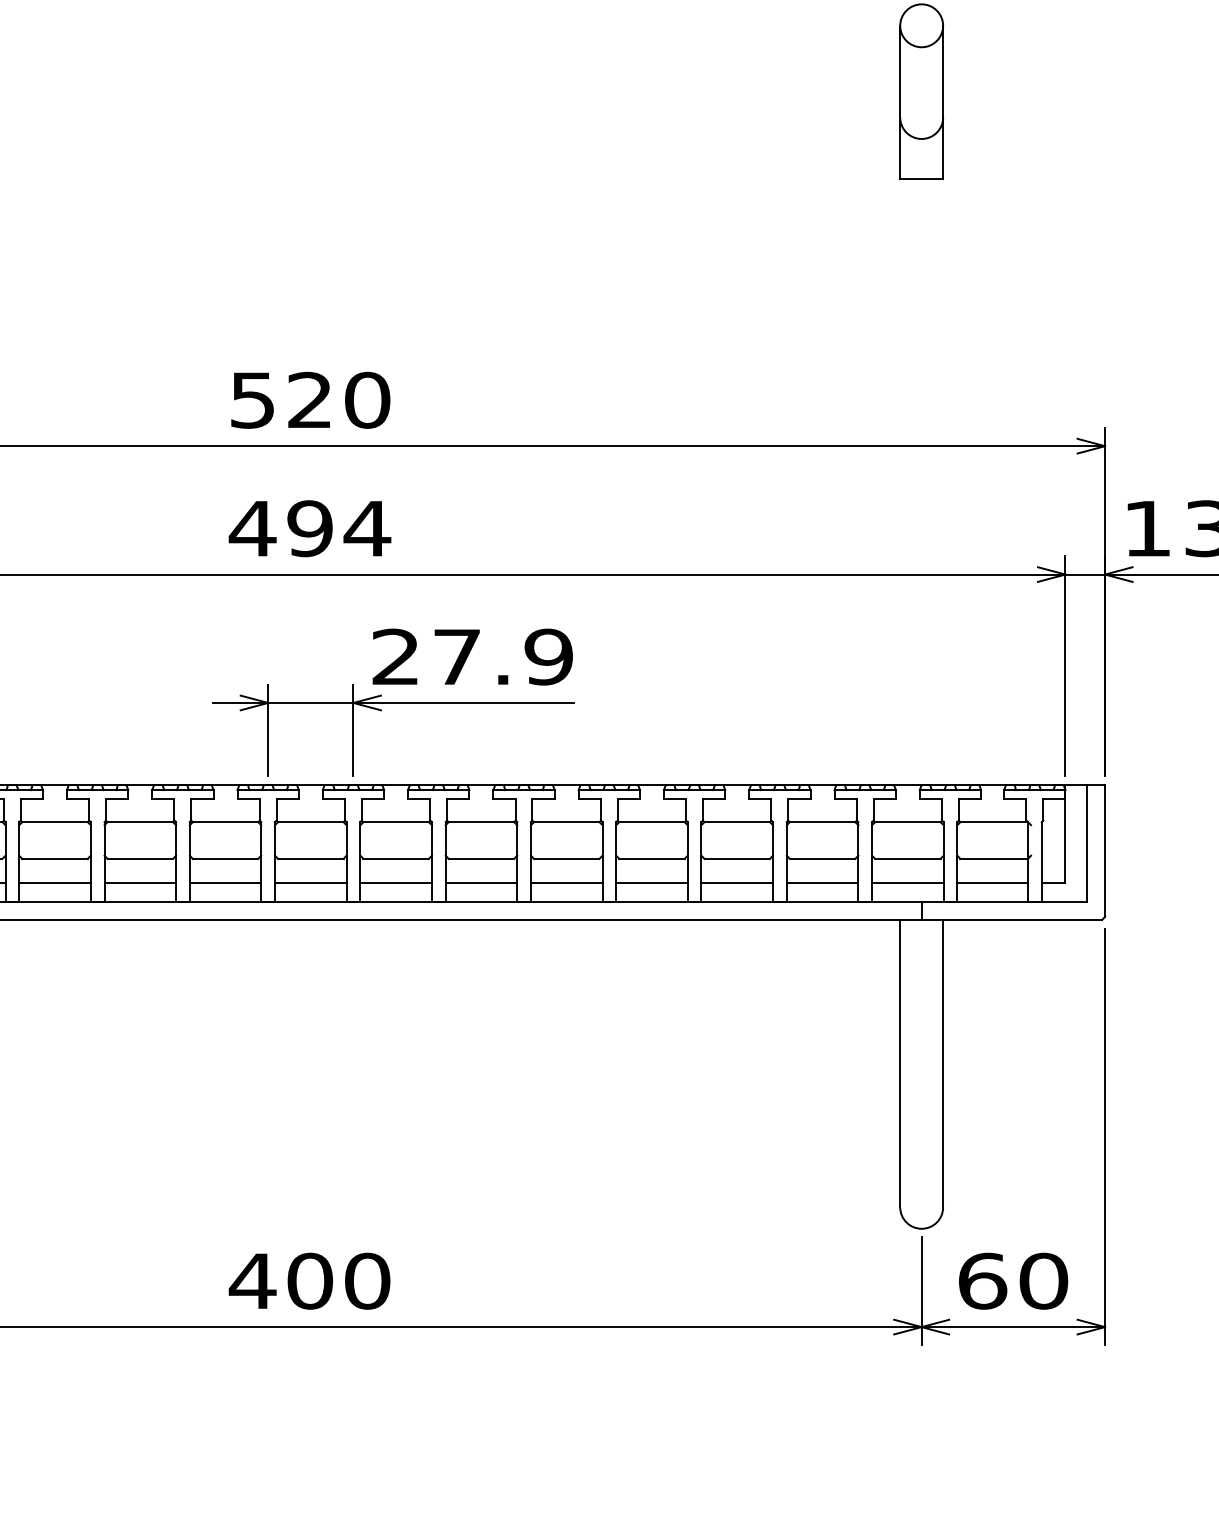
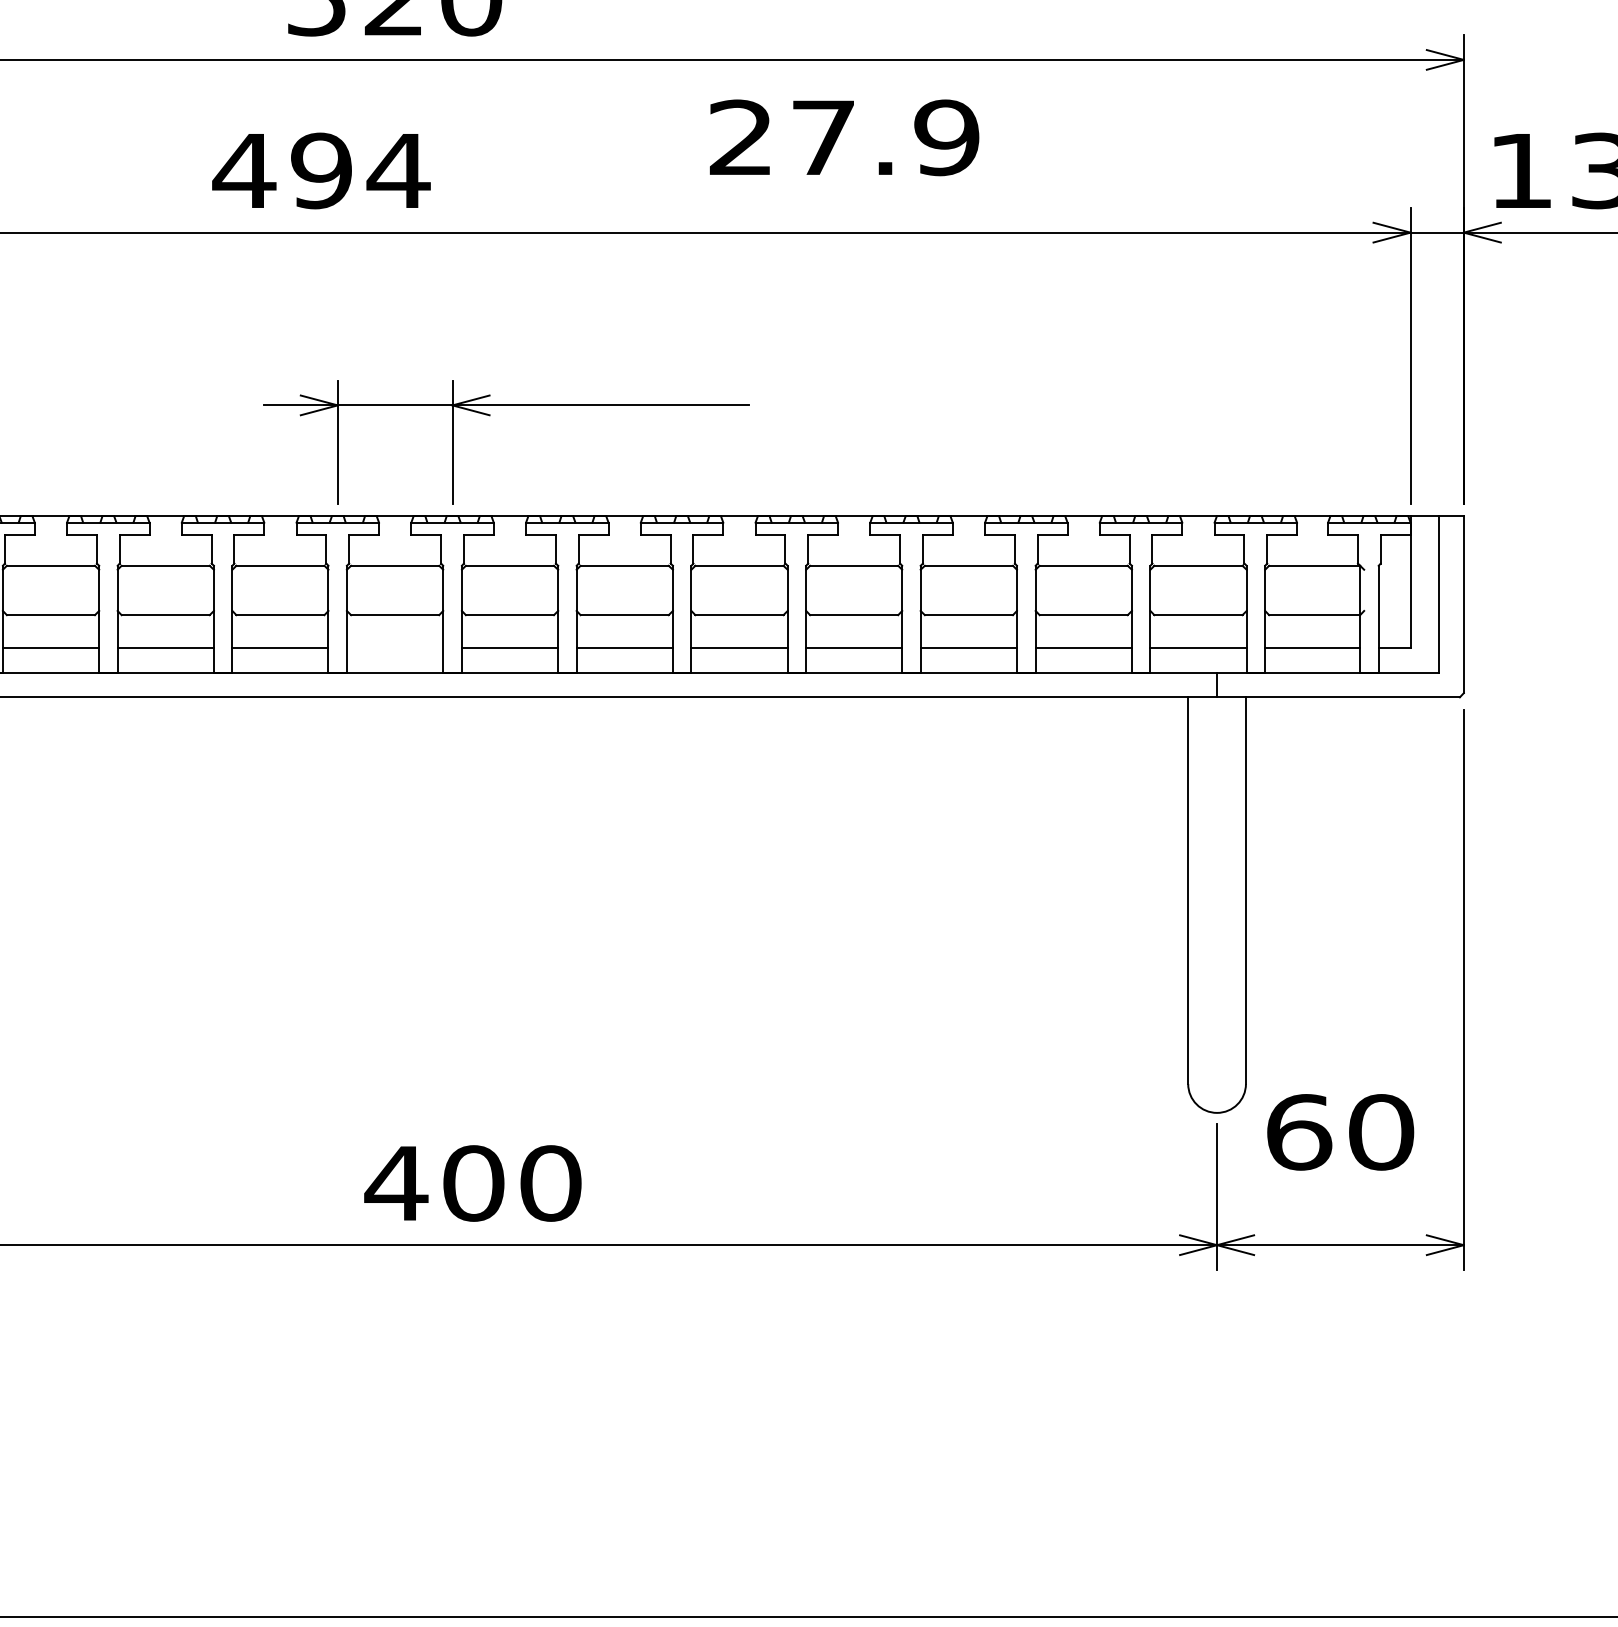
text: (309, 528) -> (320, 170), moved
text: (472, 656) -> (844, 137), moved
line: (310, 883) -> (394, 648), removed
text: (309, 1280) -> (472, 1182), moved
text: (1013, 1280) -> (1340, 1131), moved

